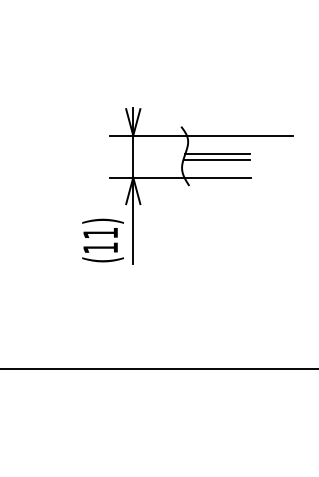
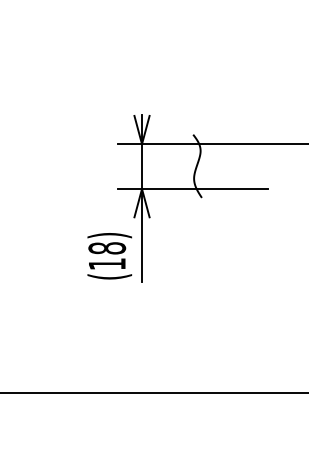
line: (217, 154) -> (231, 164), removed
line: (216, 159) -> (230, 169), removed
text: (100, 232) -> (107, 247), (11) -> (18)

